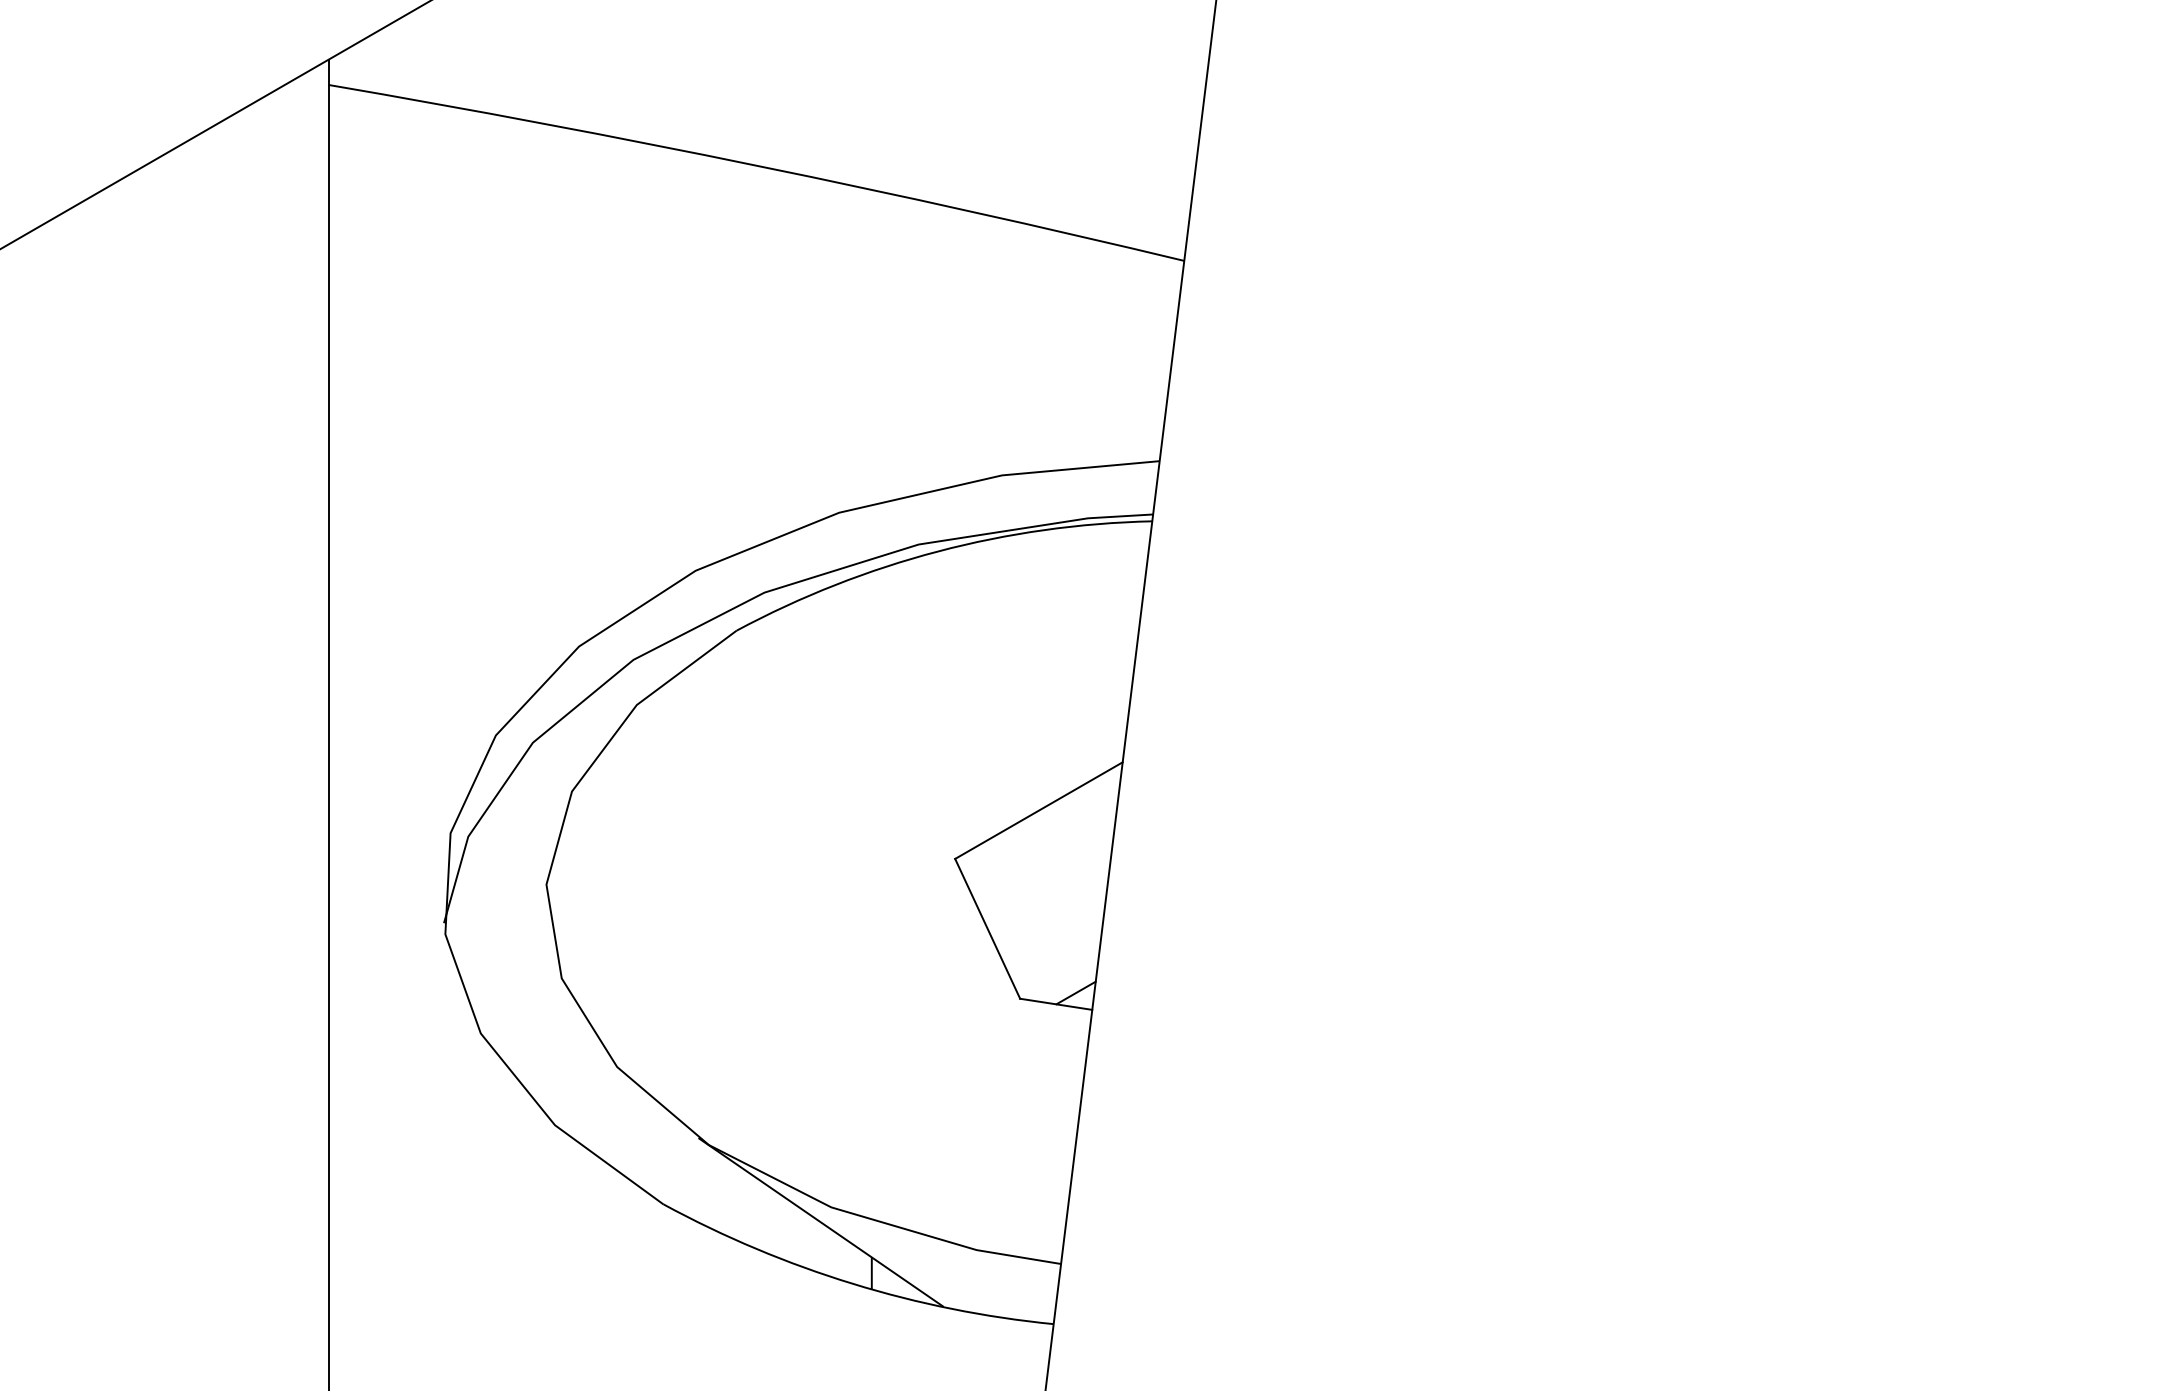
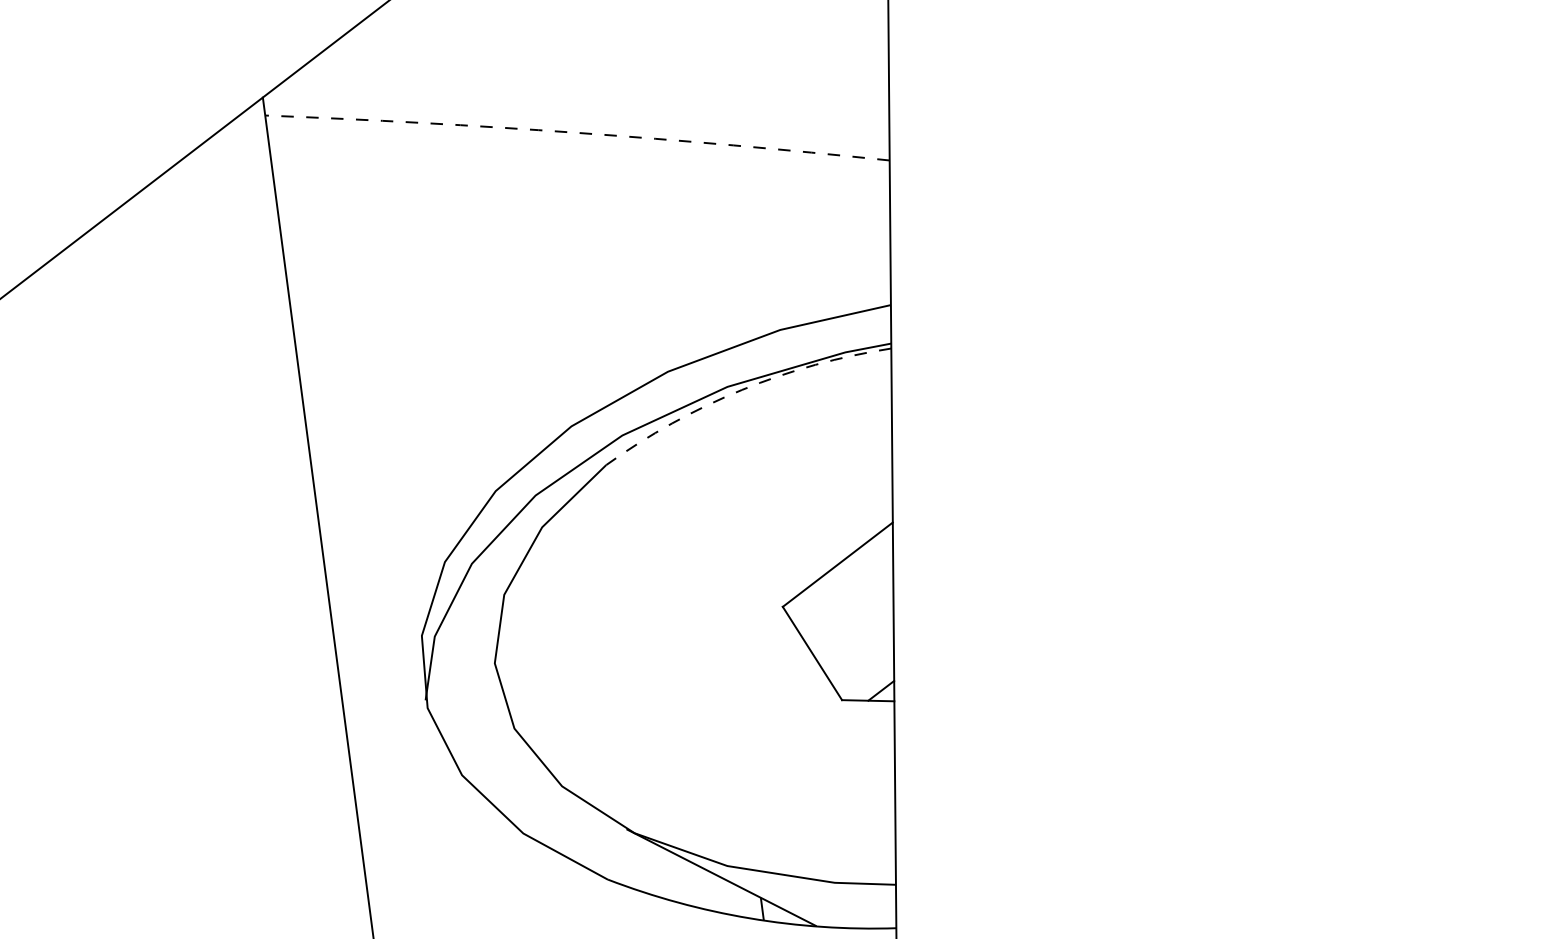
arc: (757, 165) -> (577, 132), solid -> dashed
arc: (938, 551) -> (742, 389), solid -> dashed

